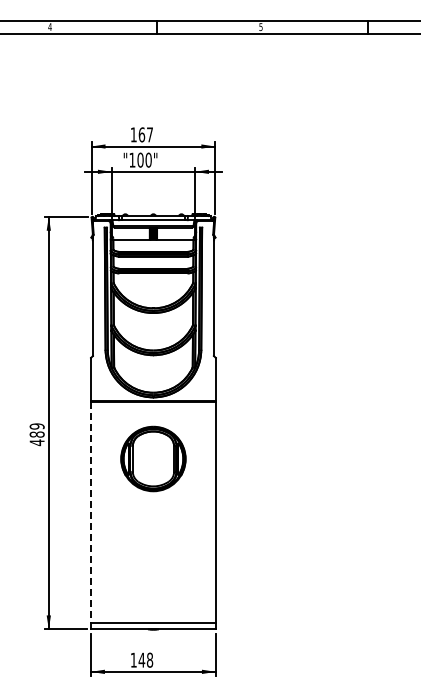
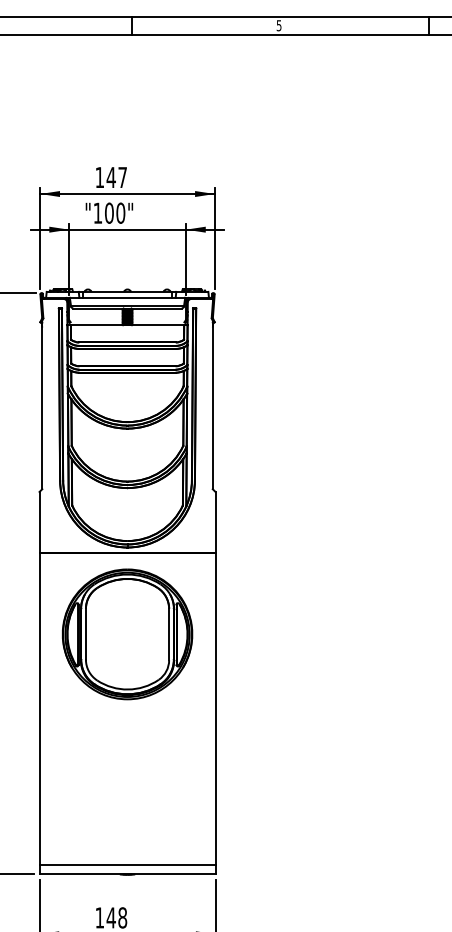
text: (141, 134) -> (110, 177), 167 -> 147
part: (153, 458) -> (127, 633), size x1.43
line: (91, 512) -> (40, 709), dashed -> solid

